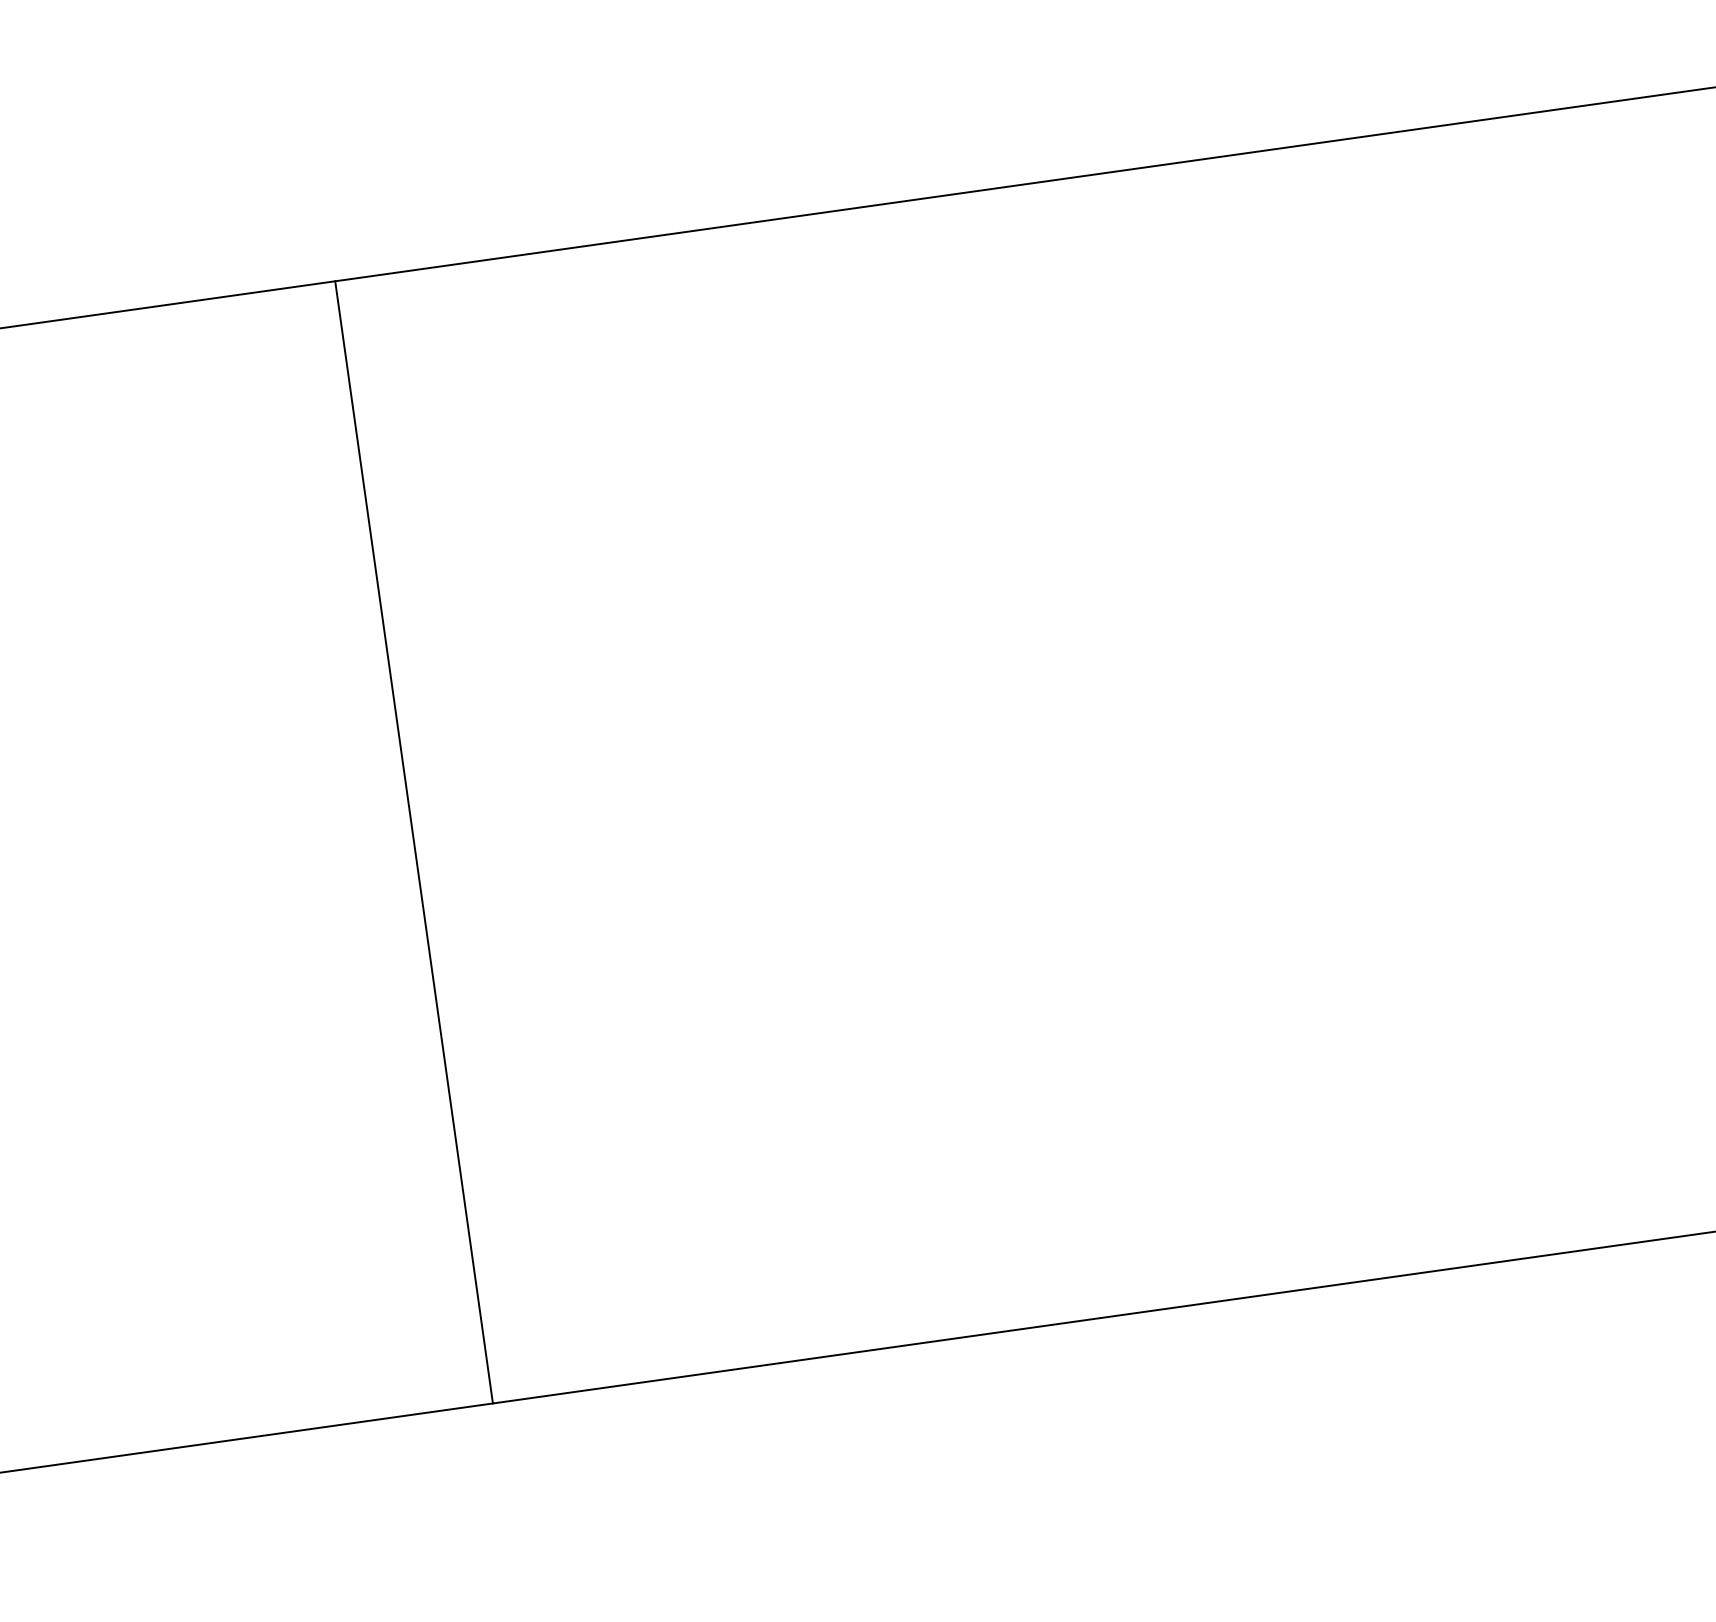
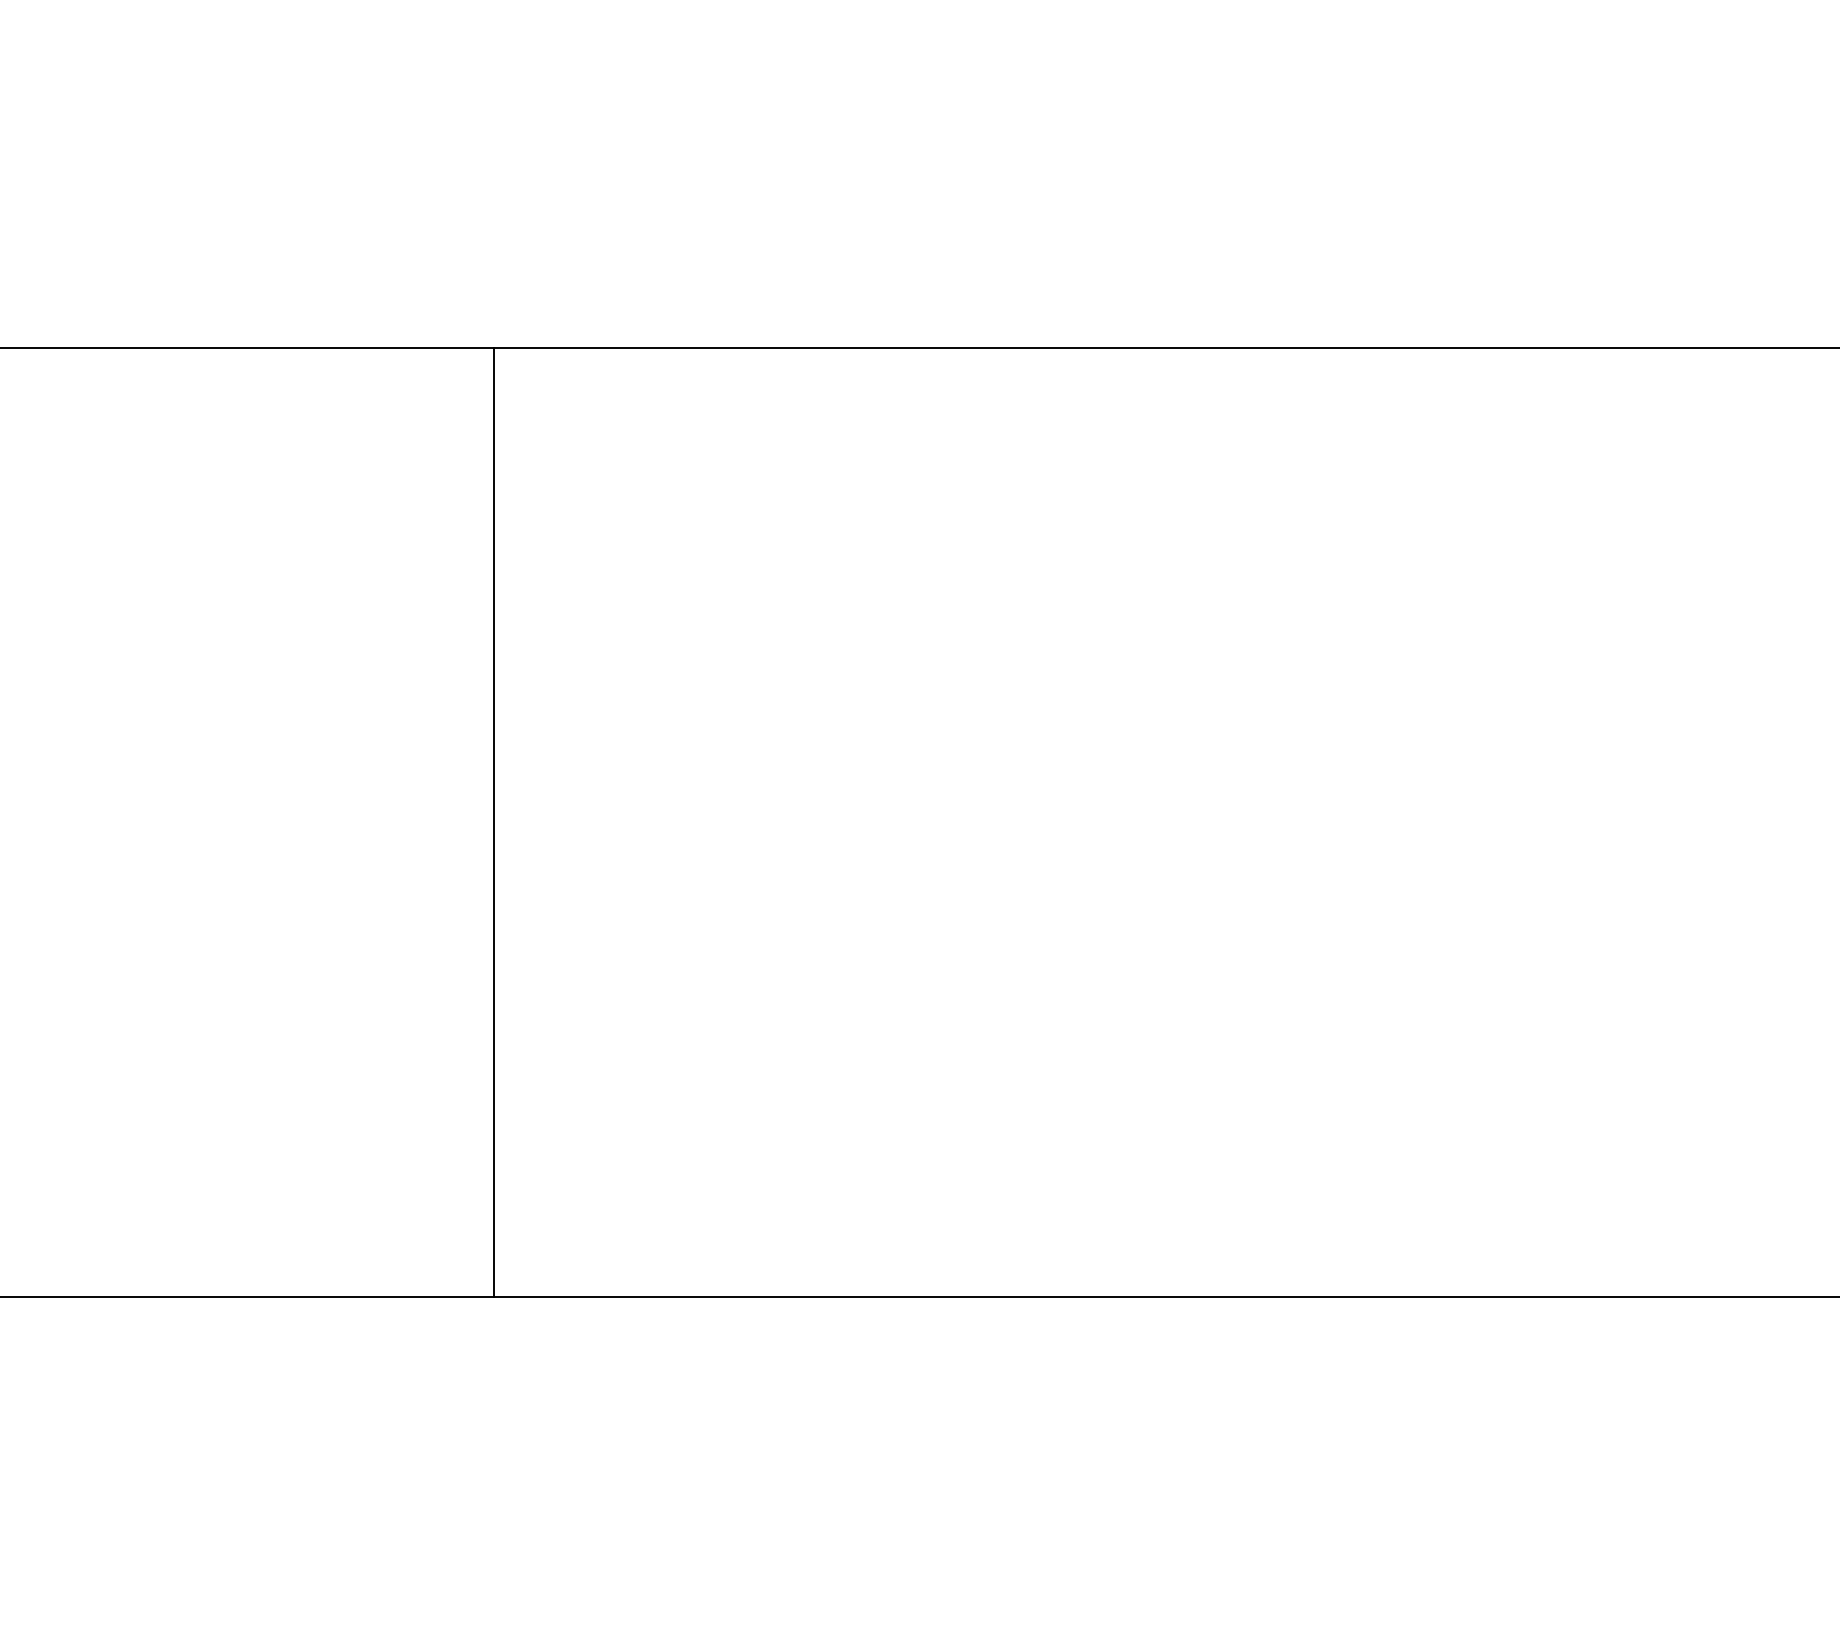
line: (414, 842) -> (493, 822), moved

